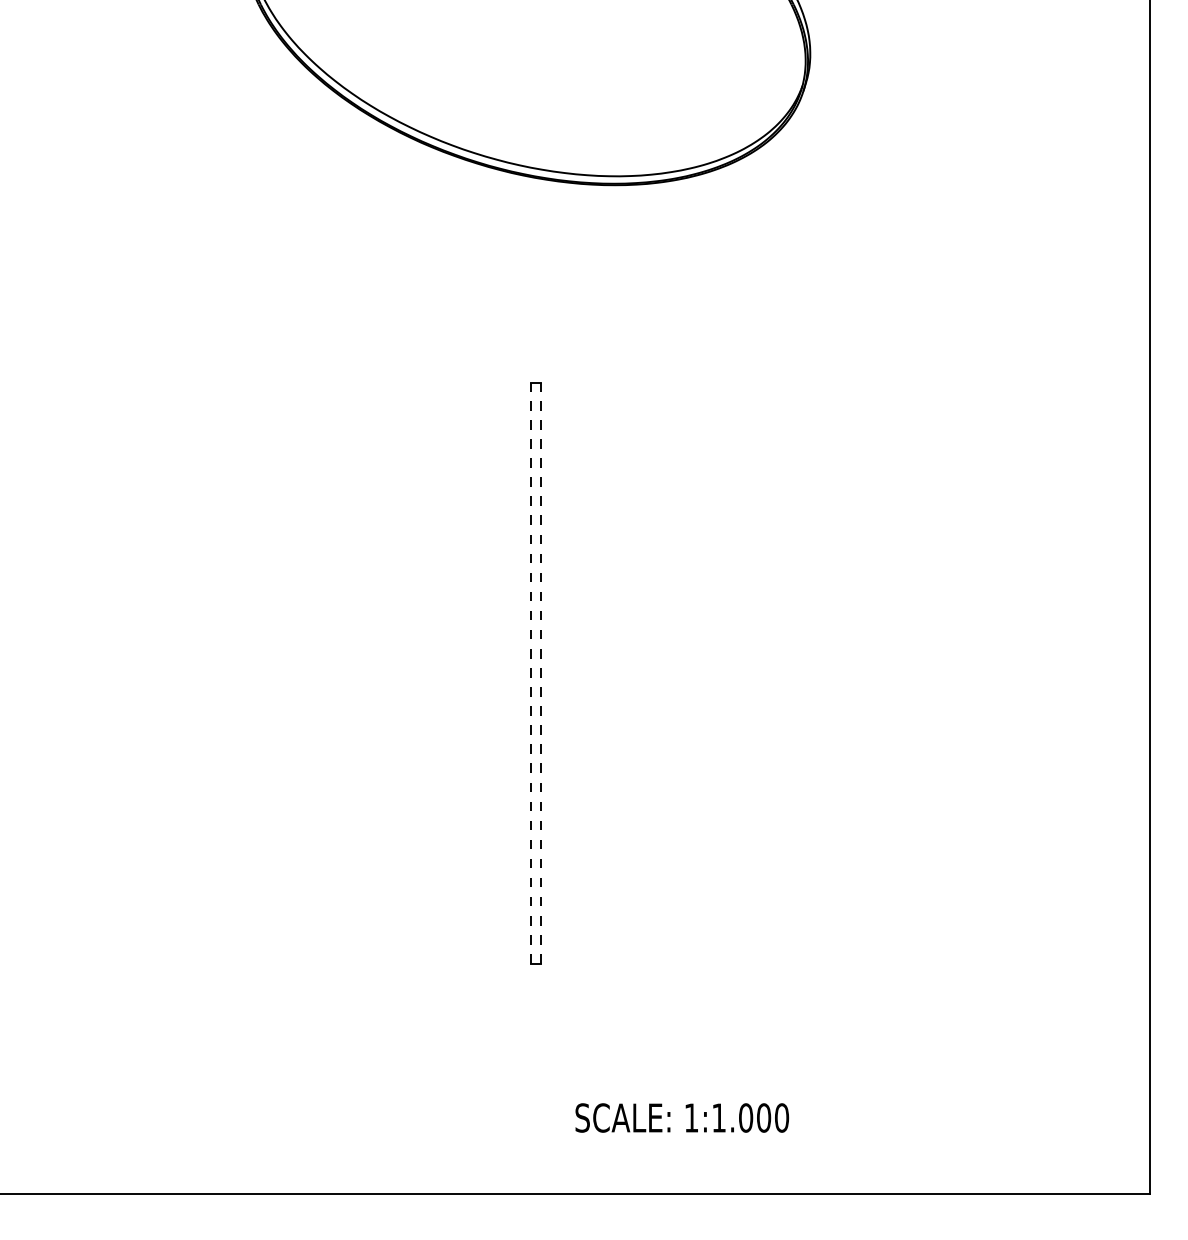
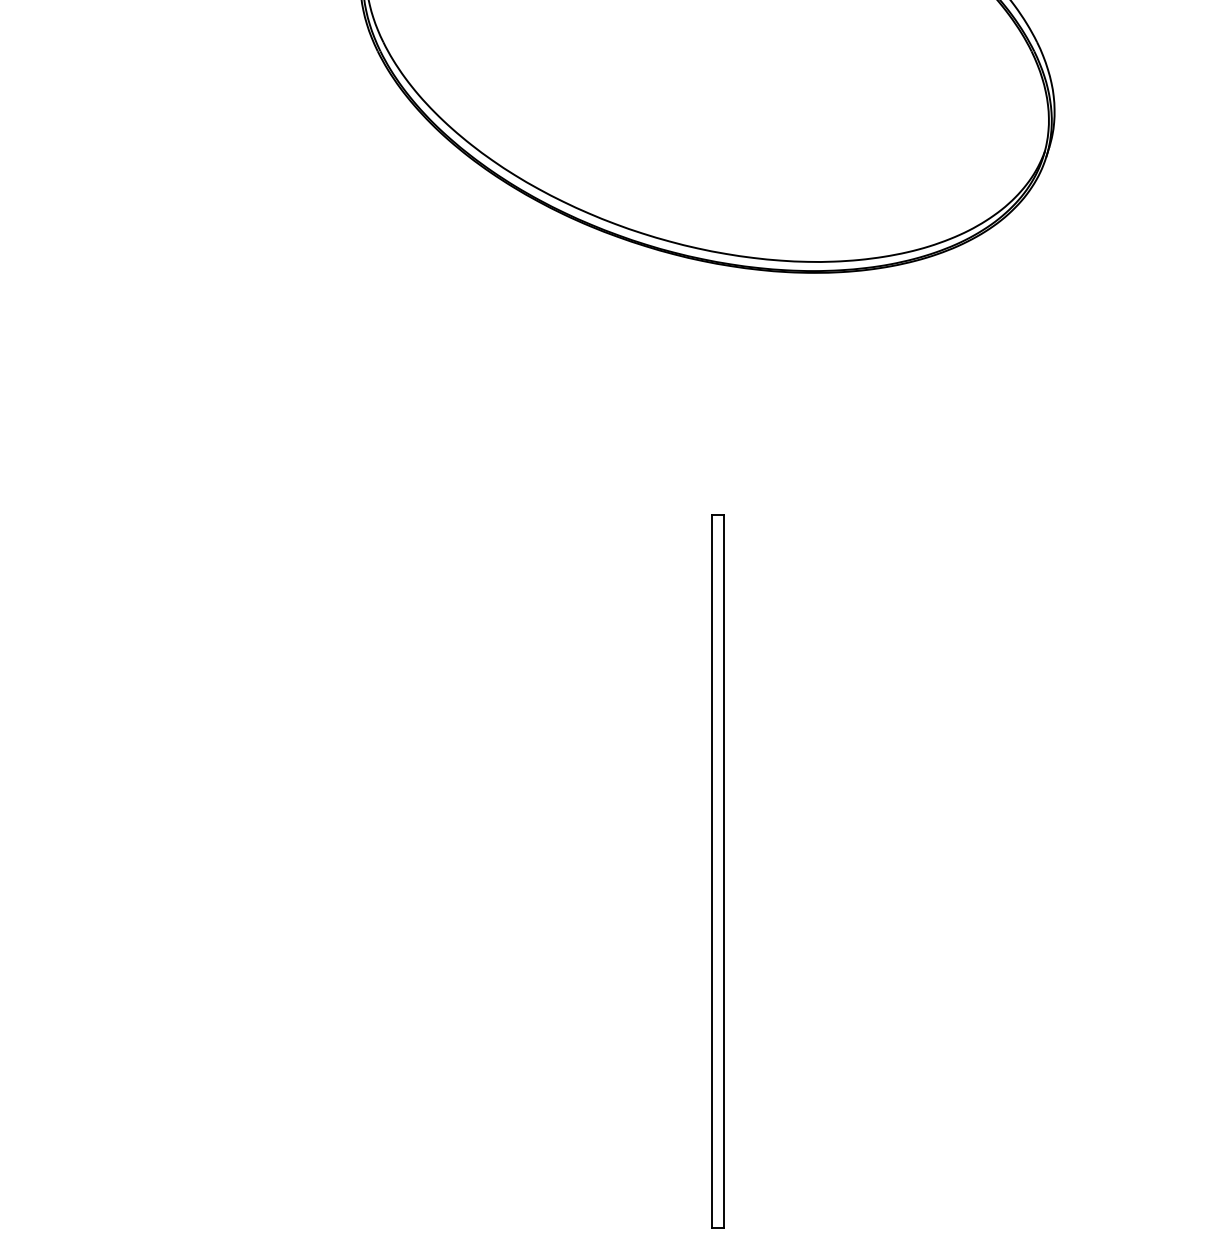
line: (531, 672) -> (712, 870), dashed -> solid
line: (540, 672) -> (723, 870), dashed -> solid

